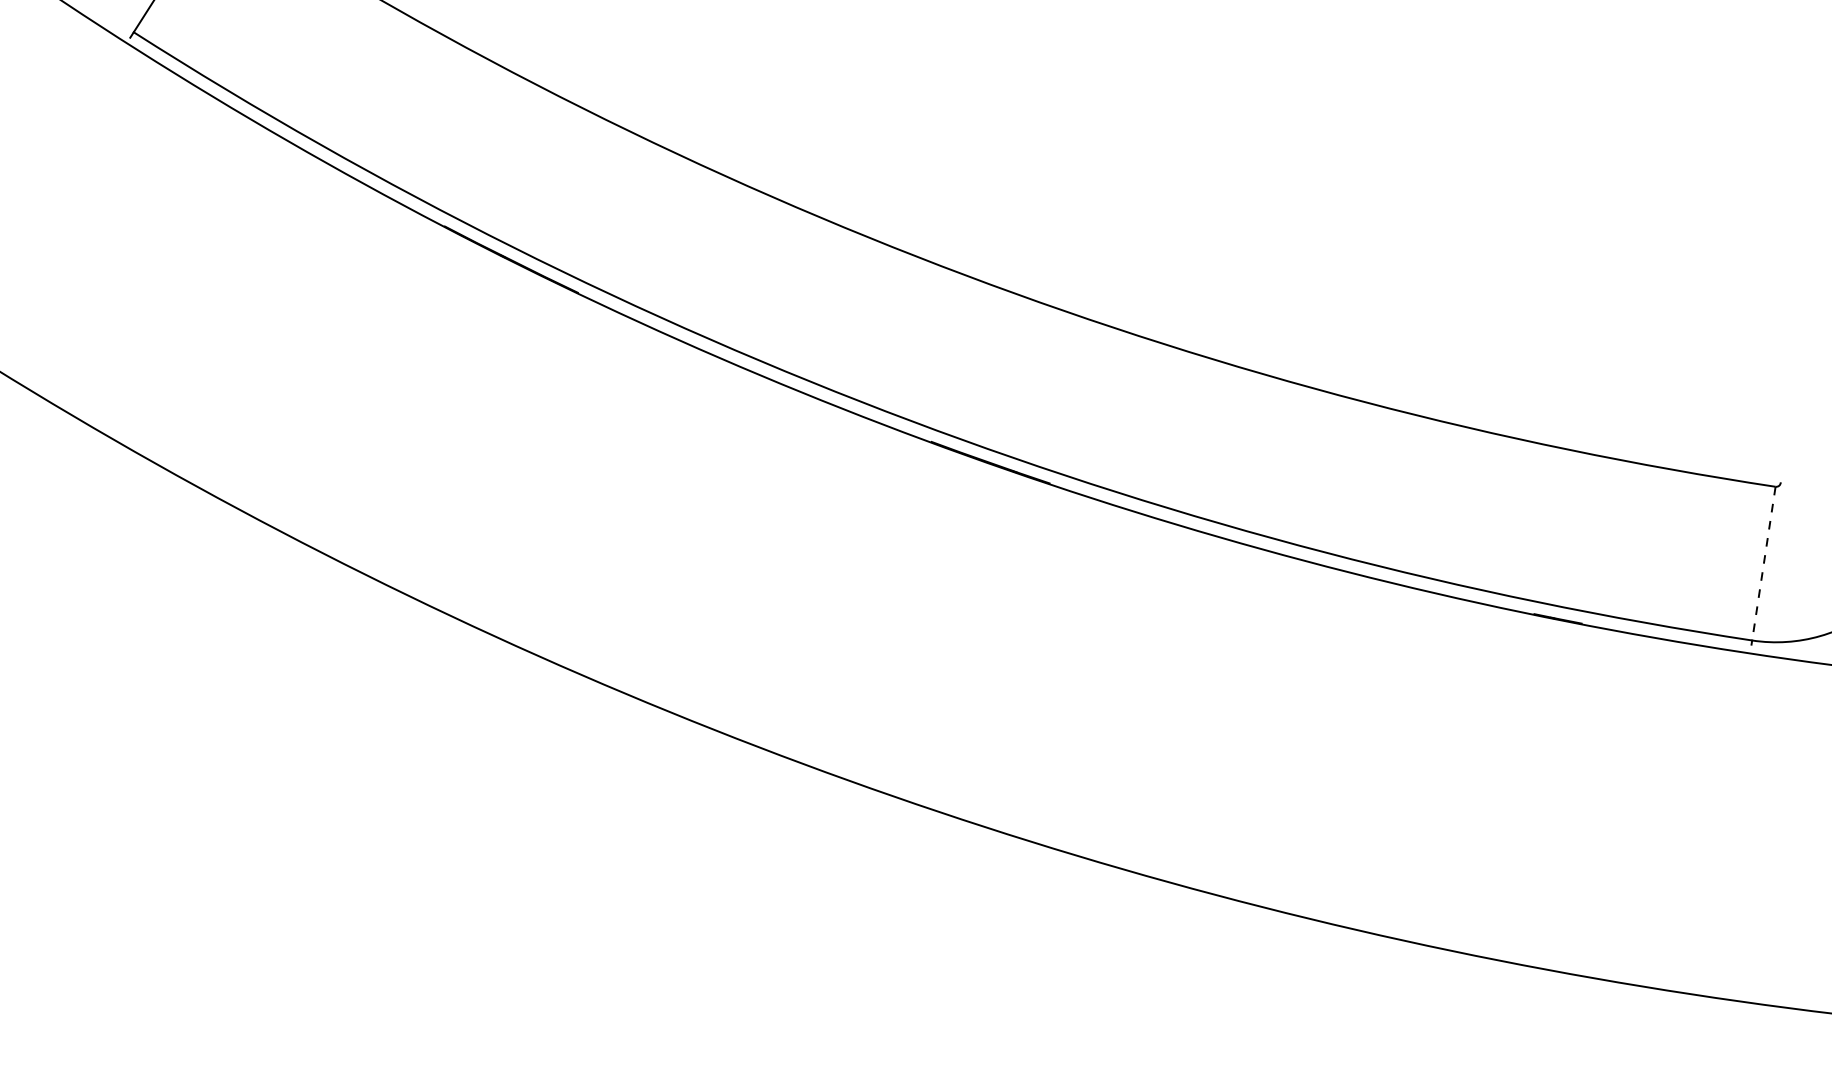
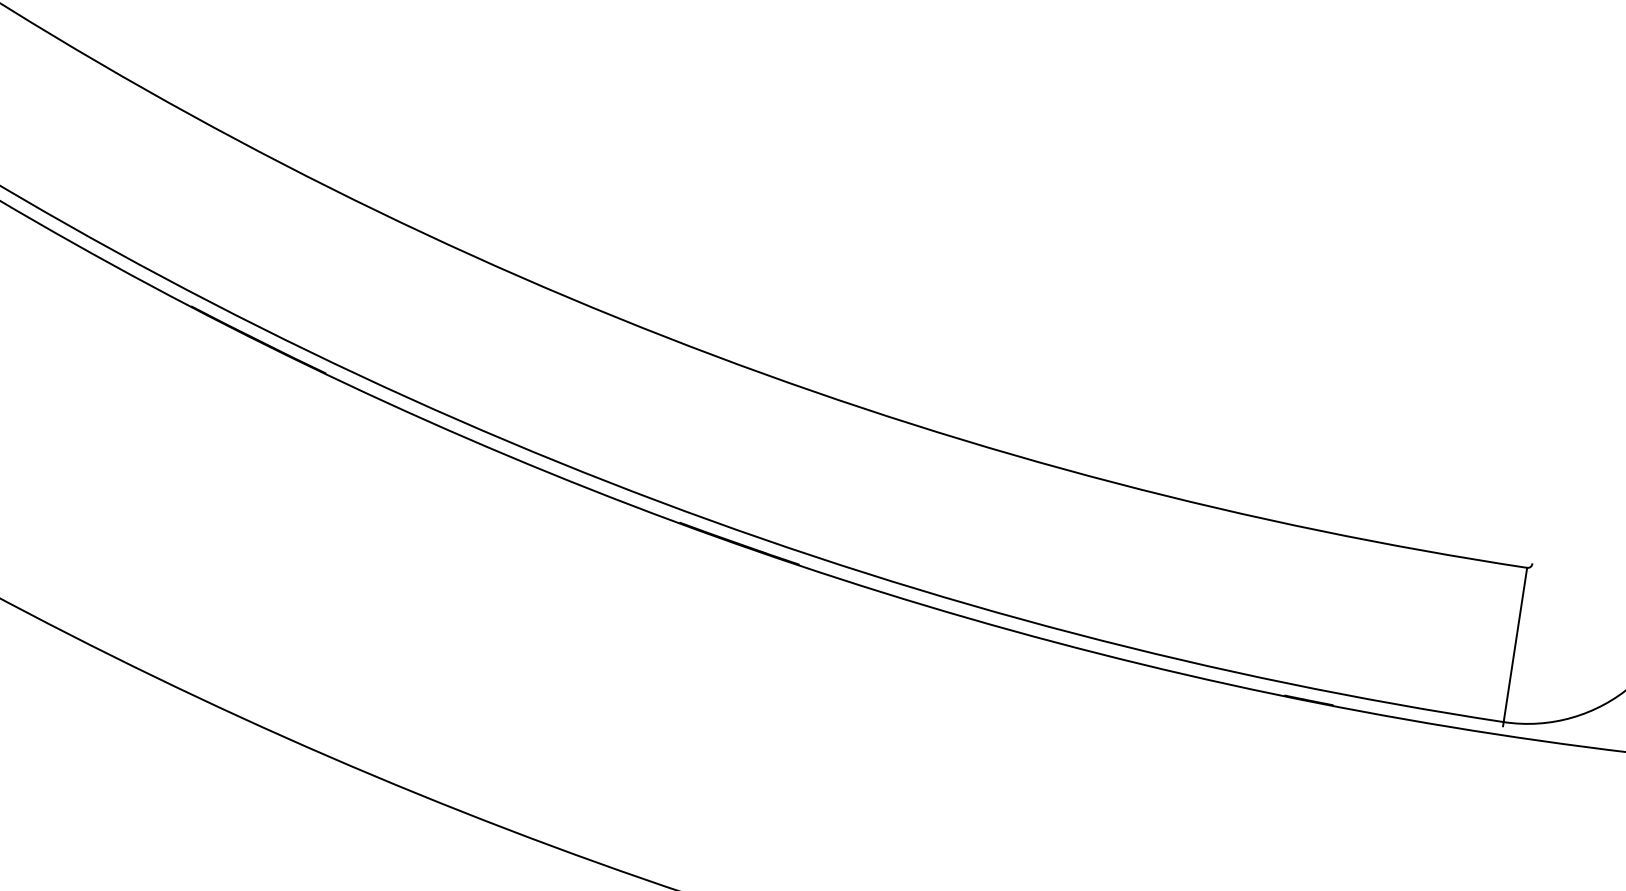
line: (1763, 563) -> (1515, 644), dashed -> solid

